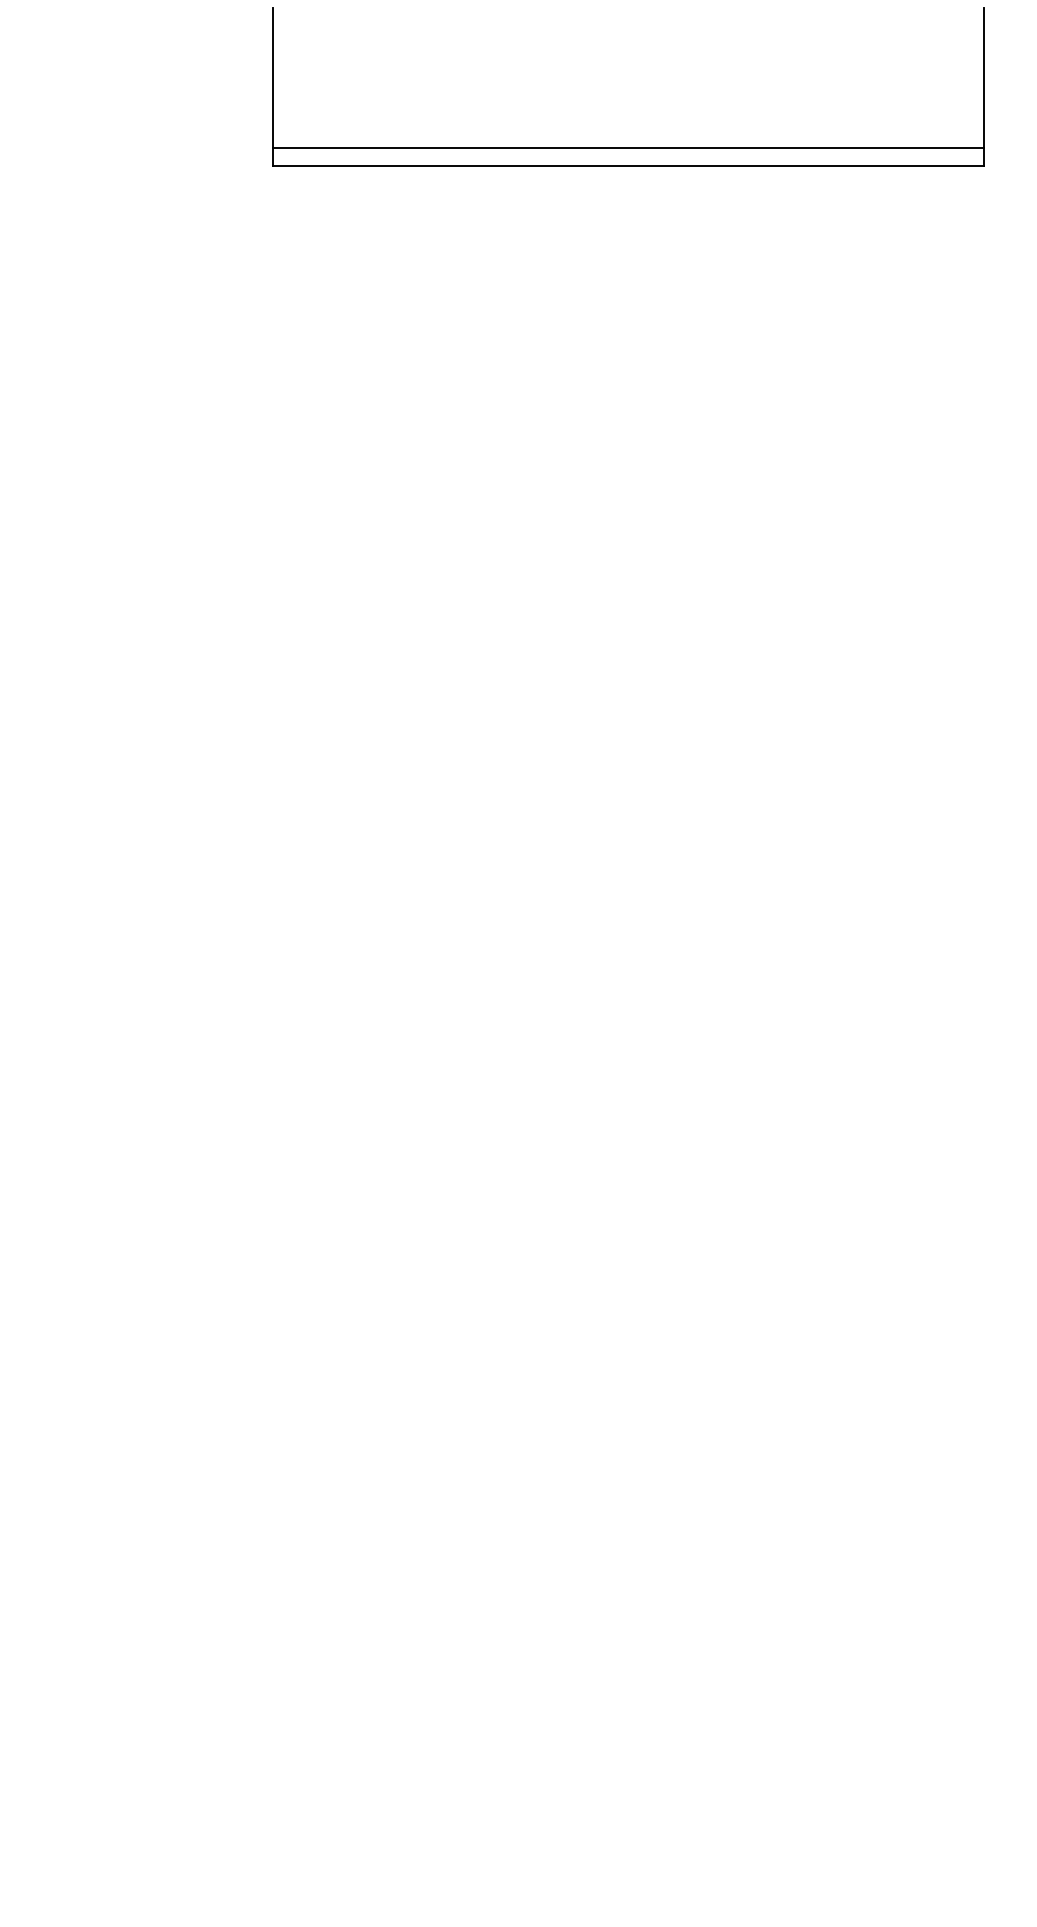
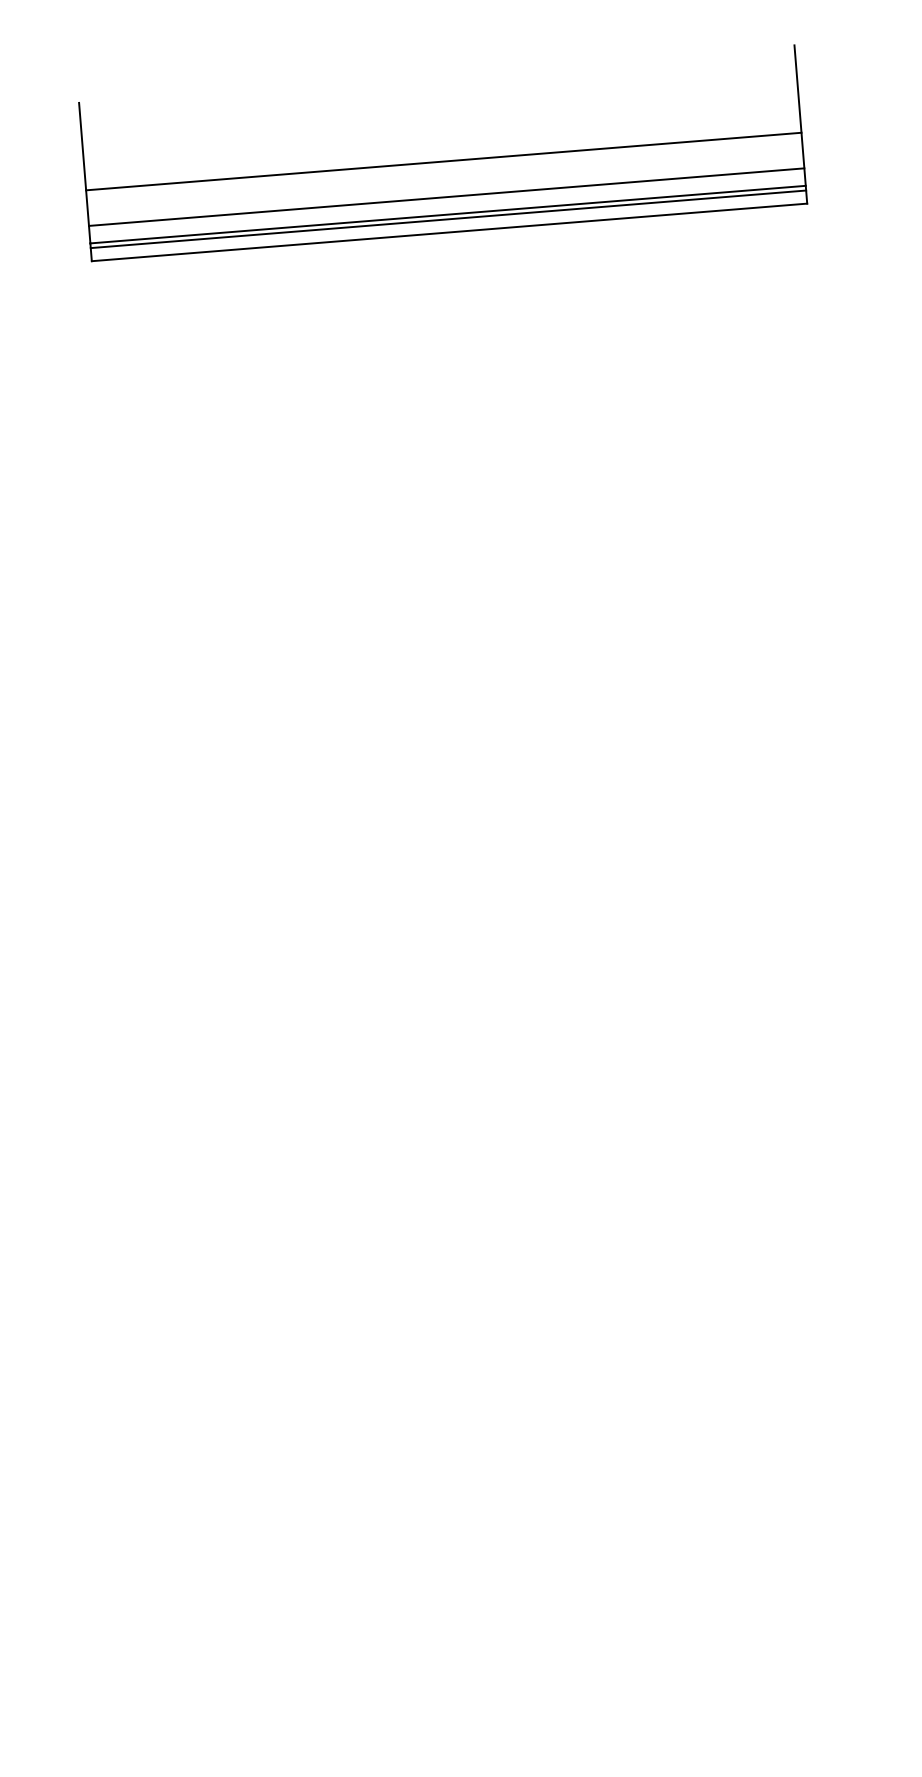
line: (627, 95) -> (442, 161), added
line: (627, 130) -> (445, 197), added
line: (627, 152) -> (447, 219), added

